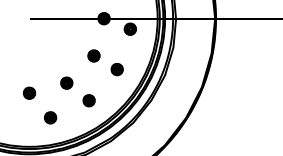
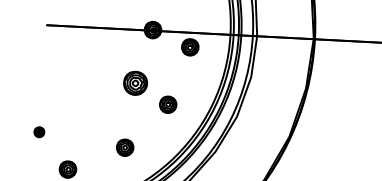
part: (93, 55) -> (134, 82), size x1.4
part: (66, 82) -> (93, 119), removed
part: (29, 92) -> (39, 131), size x0.6

